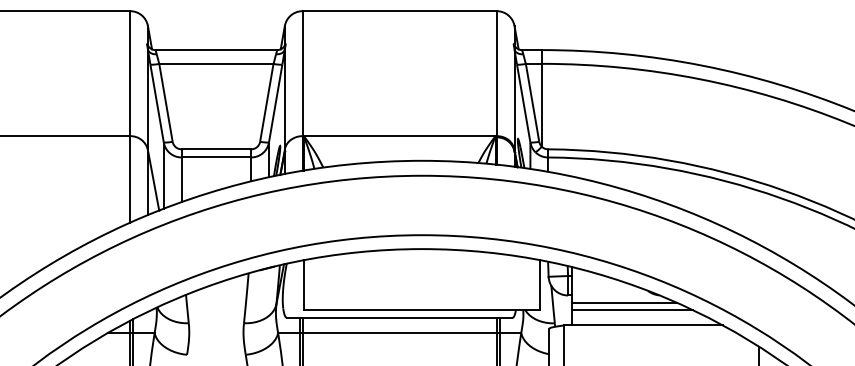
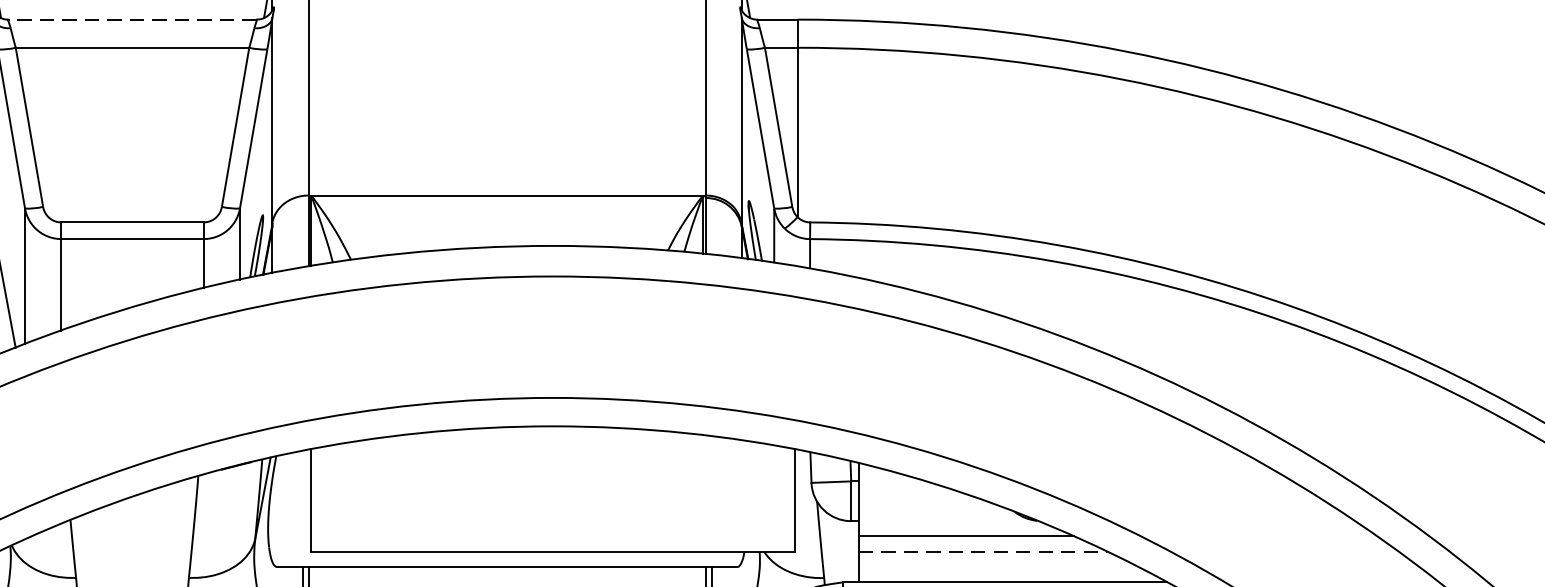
line: (216, 50) -> (132, 20), solid -> dashed
line: (632, 310) -> (982, 551), solid -> dashed

